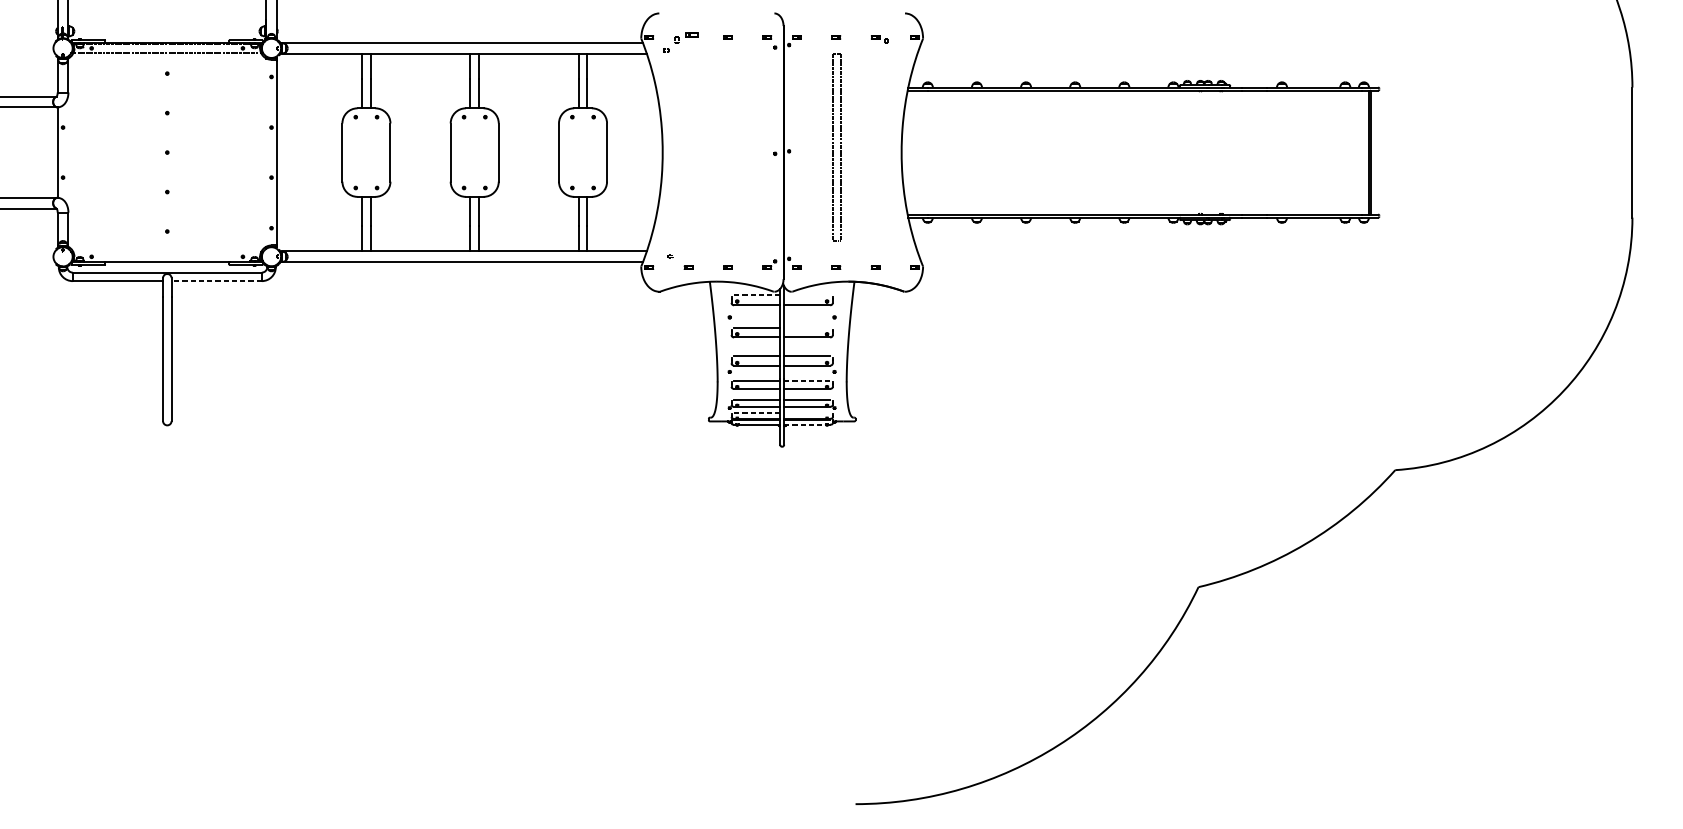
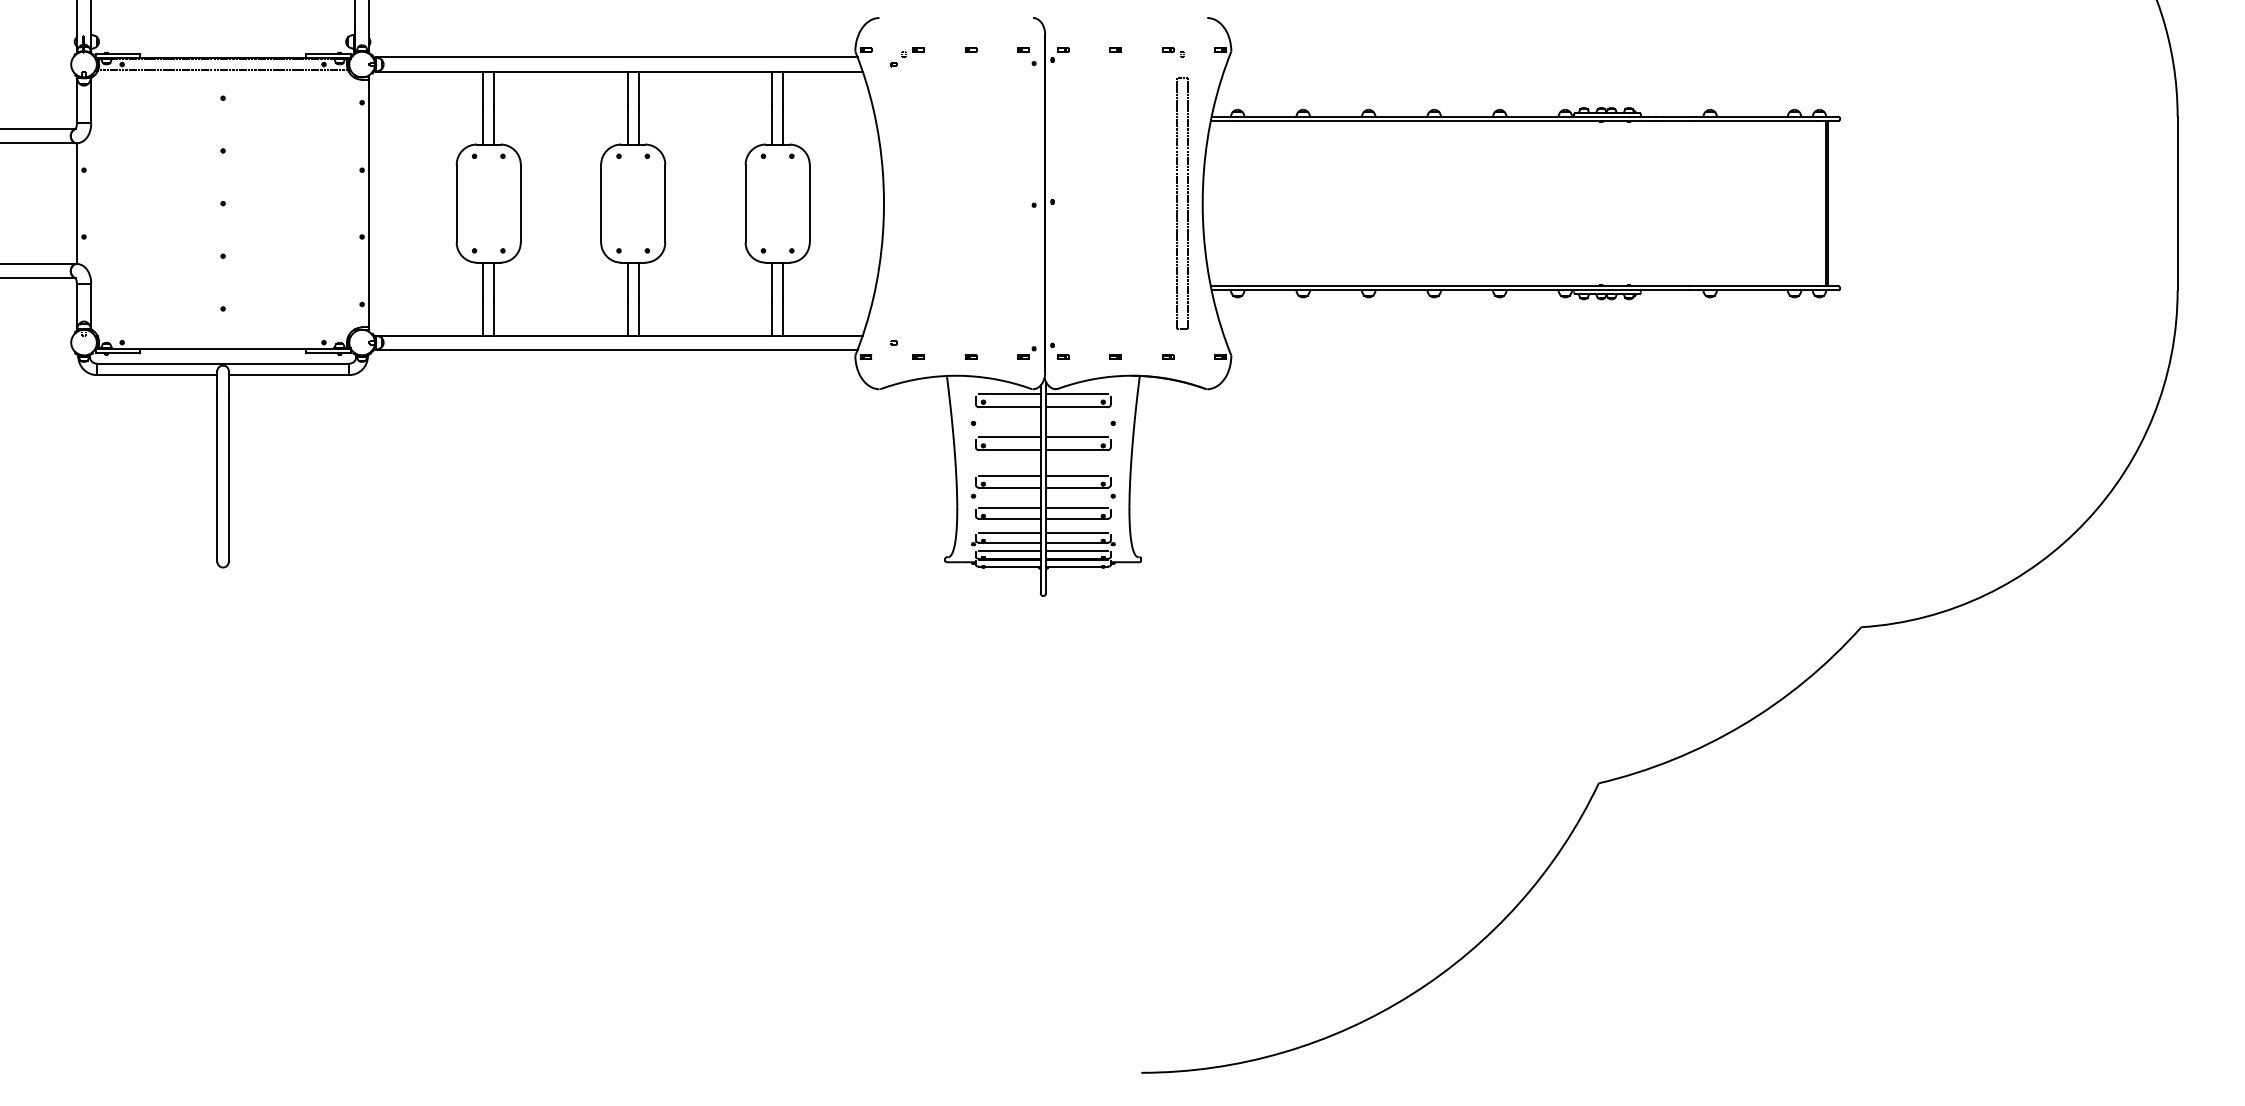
part: (680, 43) -> (907, 57), size x0.71
part: (837, 147) -> (1182, 203), moved
line: (216, 281) -> (288, 375), dashed -> solid
line: (756, 294) -> (1009, 393), dashed -> solid
line: (807, 294) -> (1076, 393), added
line: (807, 327) -> (1076, 437), added
line: (807, 380) -> (1076, 507), dashed -> solid
line: (756, 412) -> (1009, 550), dashed -> solid
line: (807, 412) -> (1076, 550), added
line: (804, 424) -> (1073, 566), dashed -> solid

